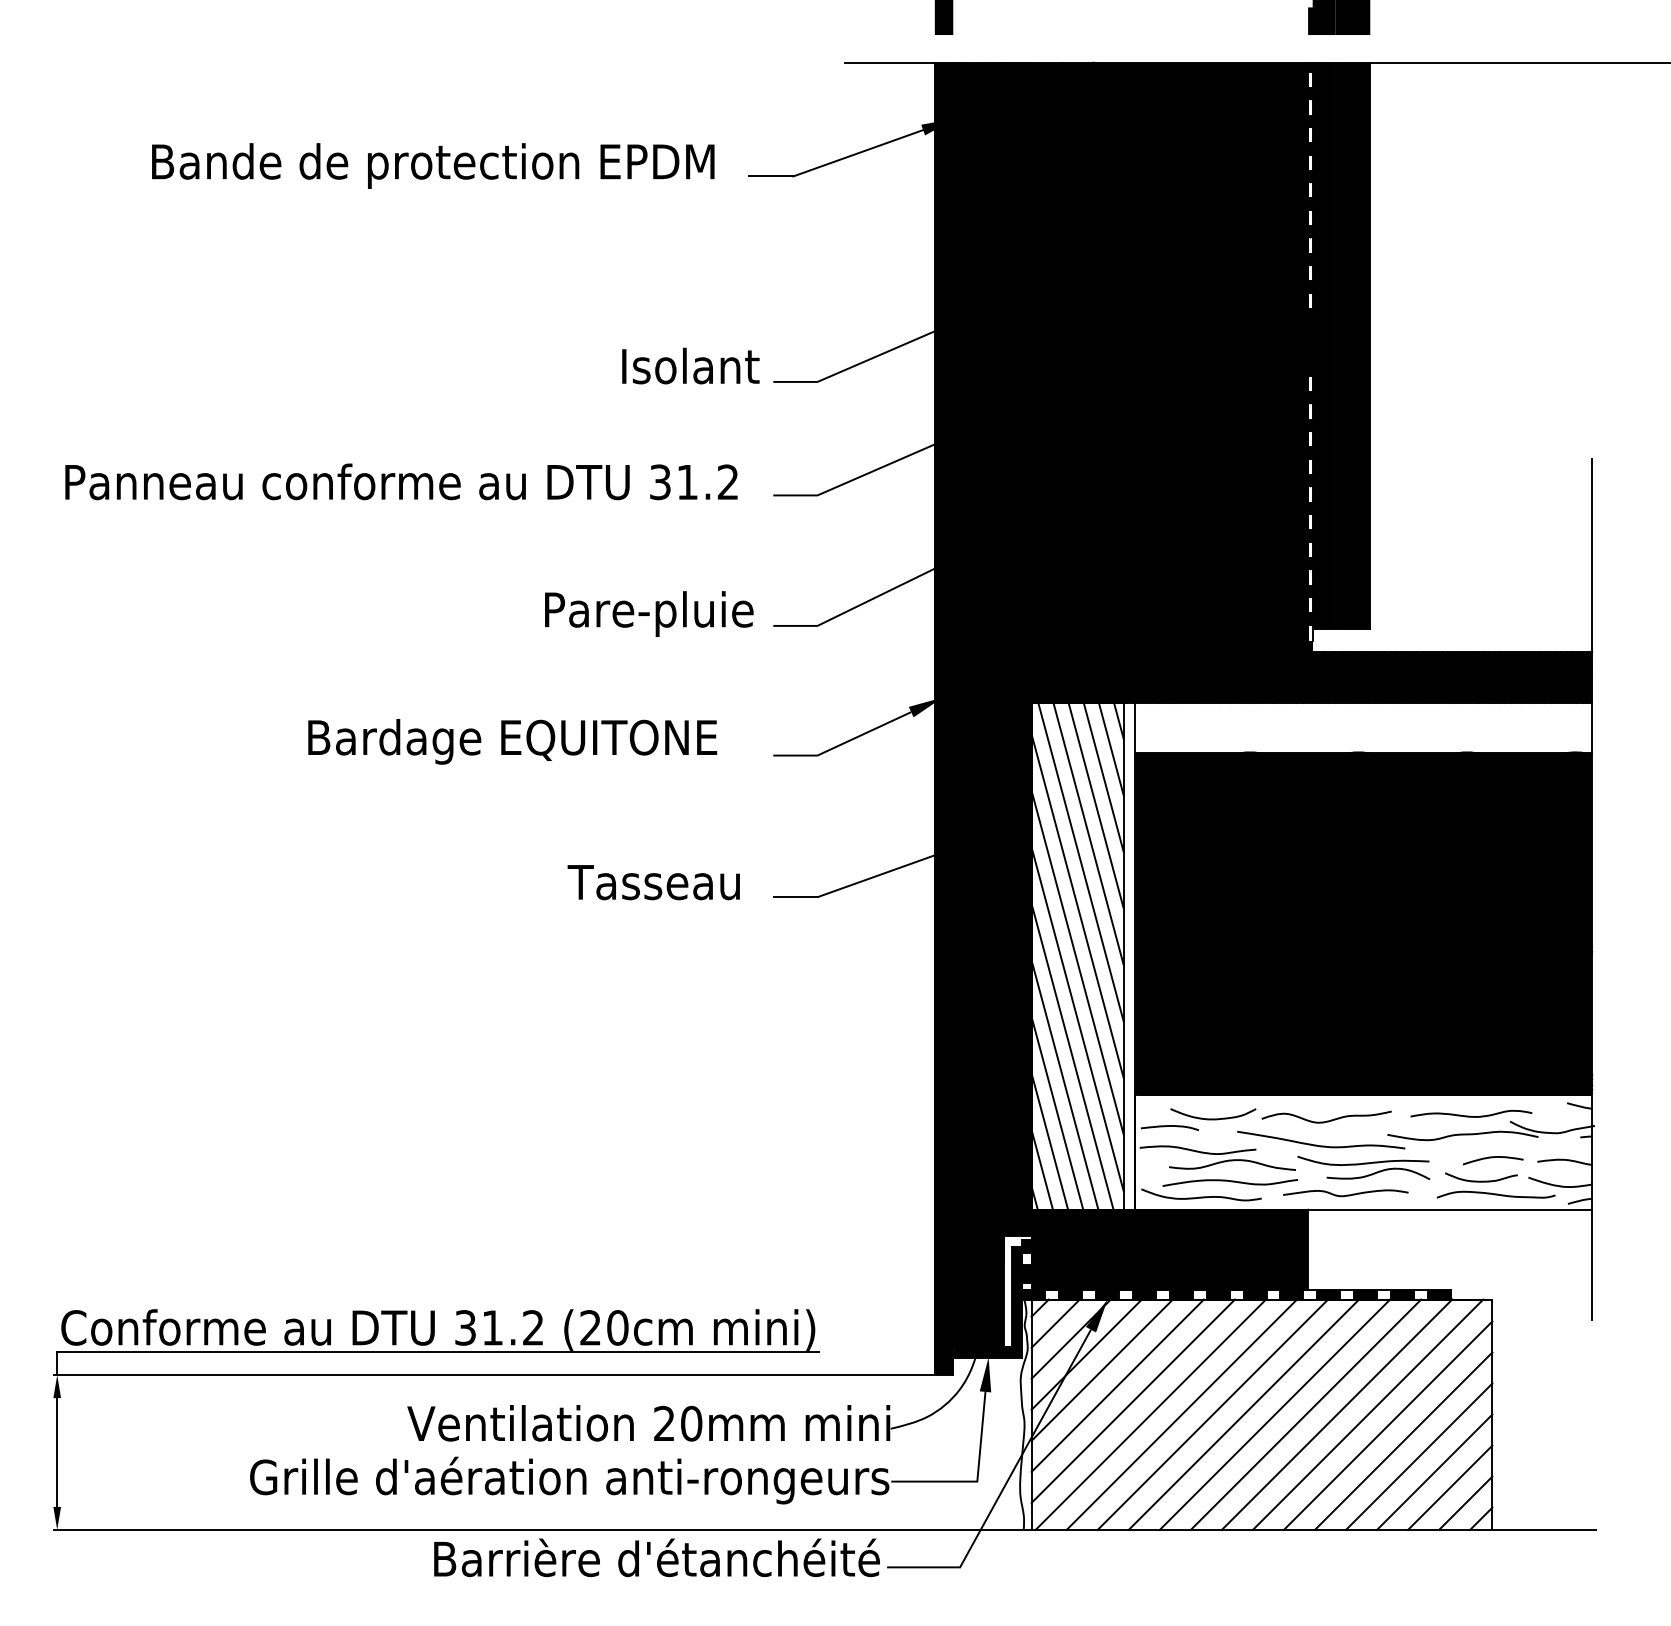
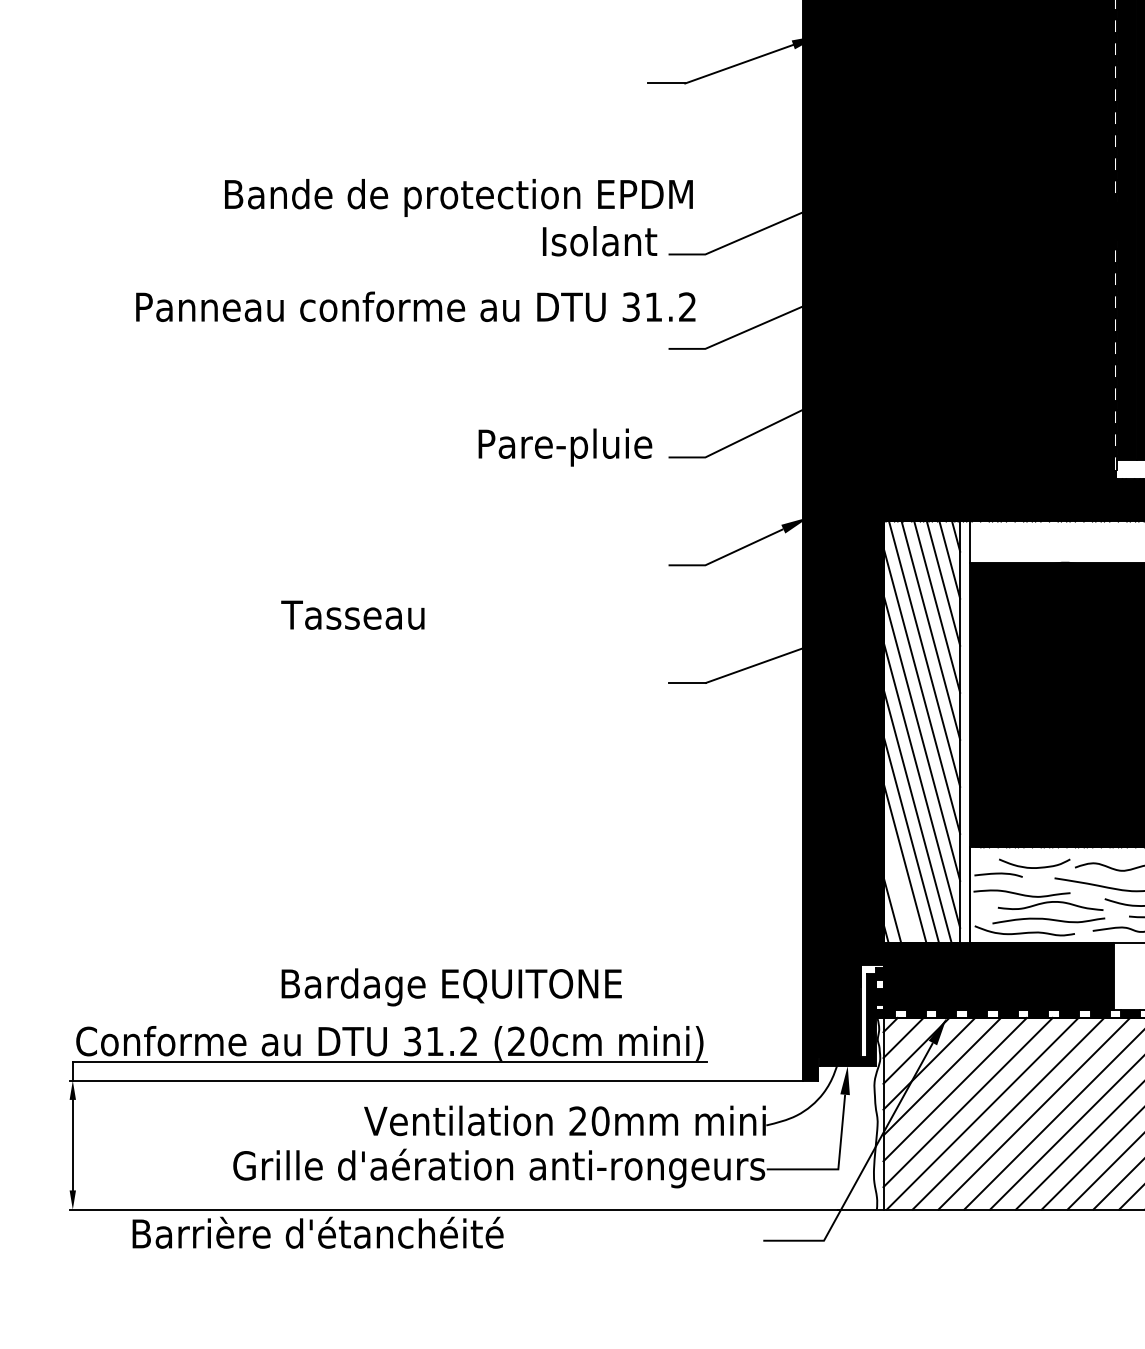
text: (433, 165) -> (459, 197), moved
text: (401, 481) -> (415, 306), moved
text: (512, 741) -> (451, 987), moved
text: (653, 882) -> (352, 615), moved
line: (1049, 1141) -> (898, 886), removed
text: (656, 1557) -> (317, 1232), moved

